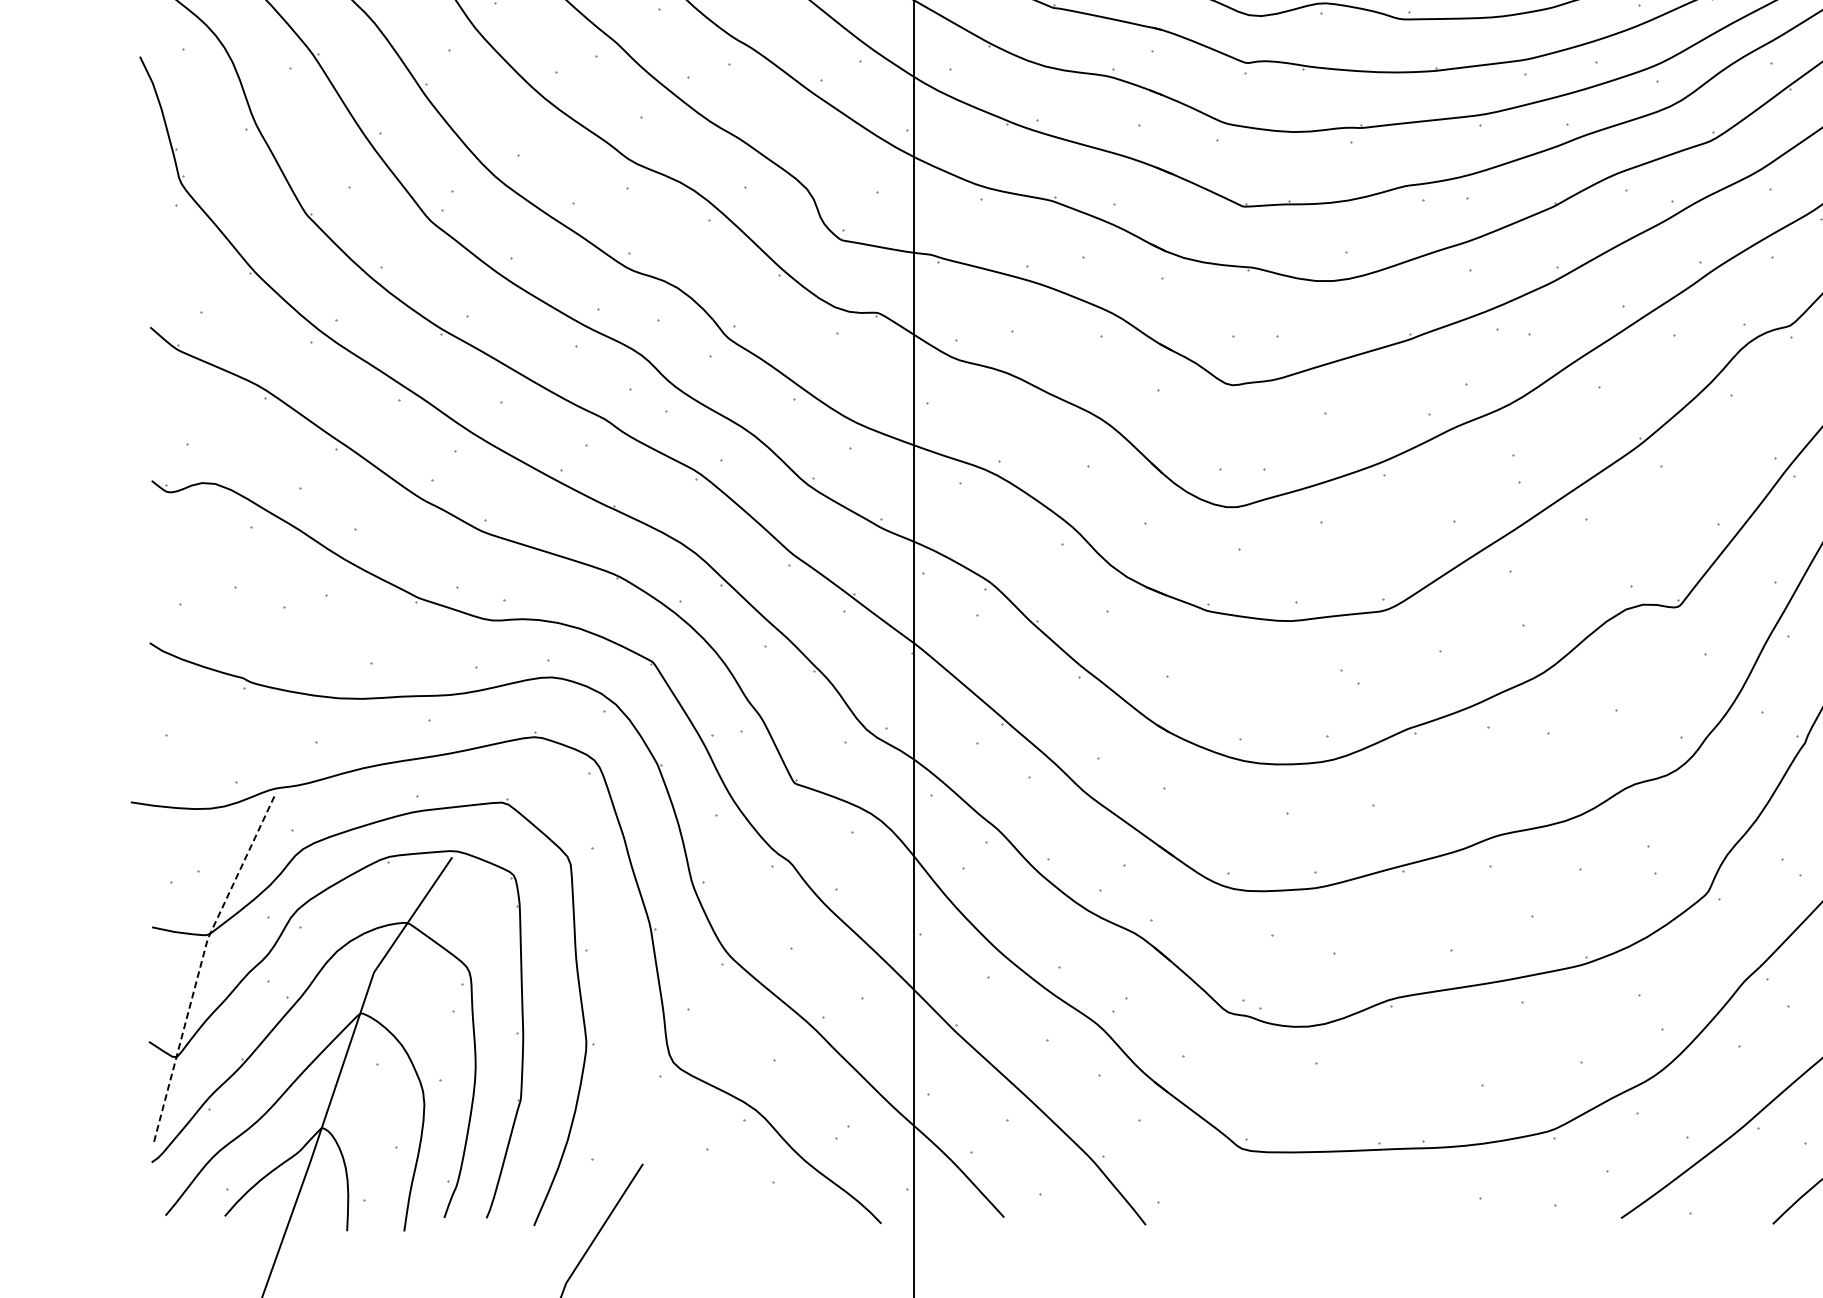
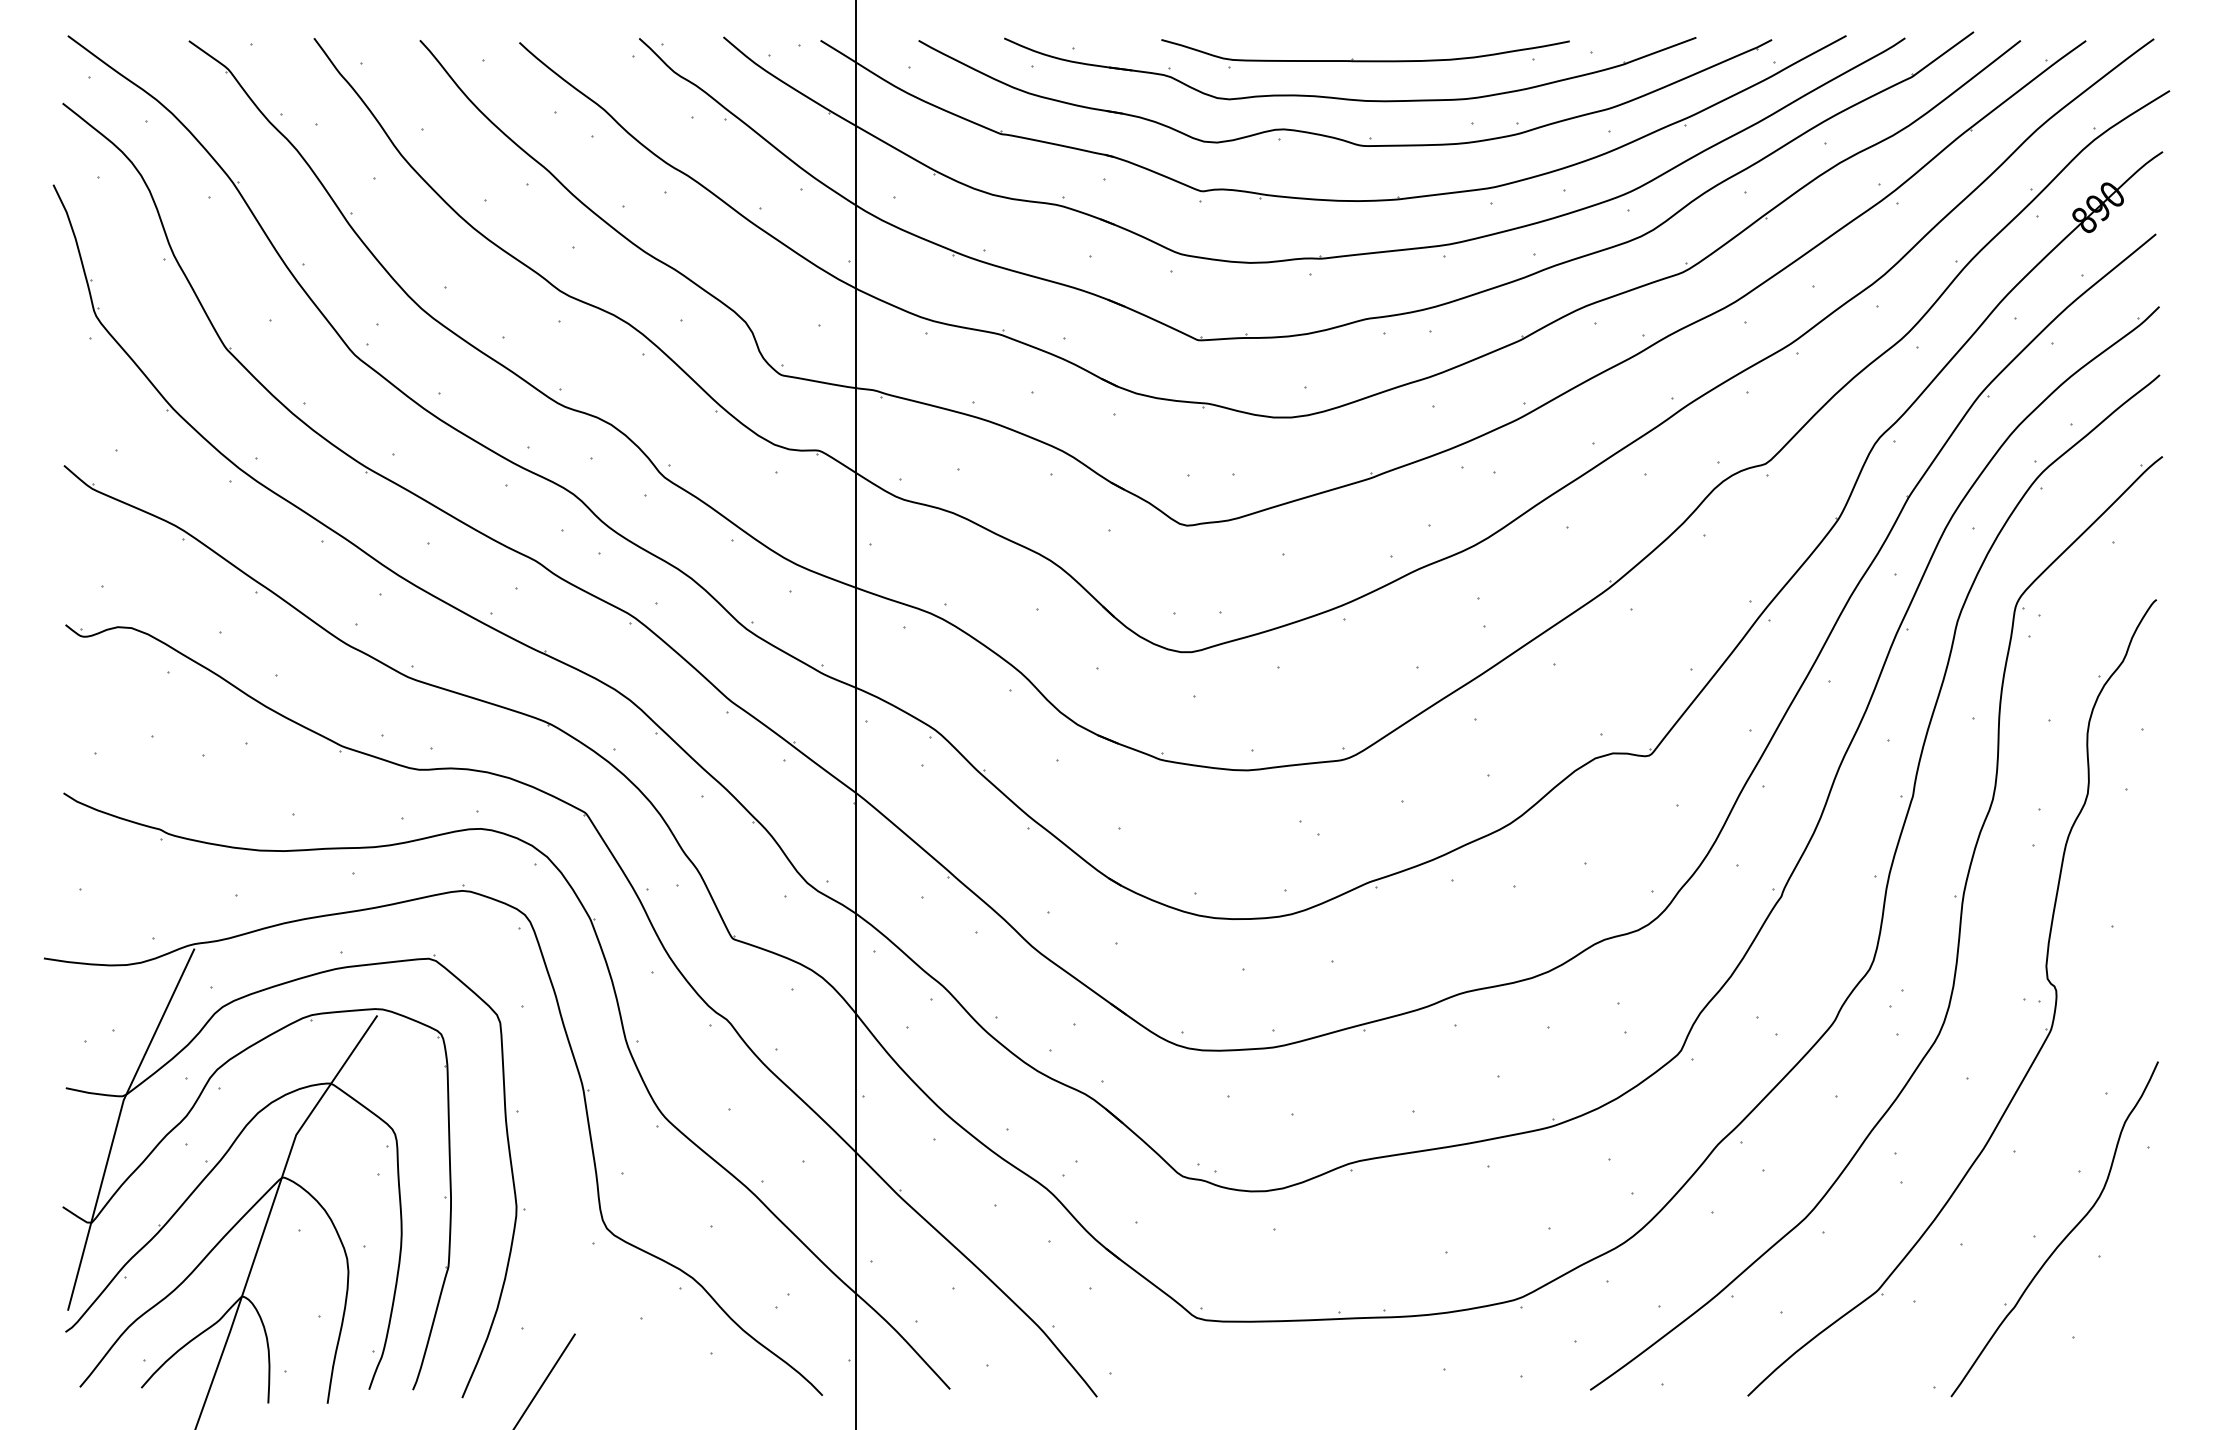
line: (201, 961) -> (117, 1123), dashed -> solid

